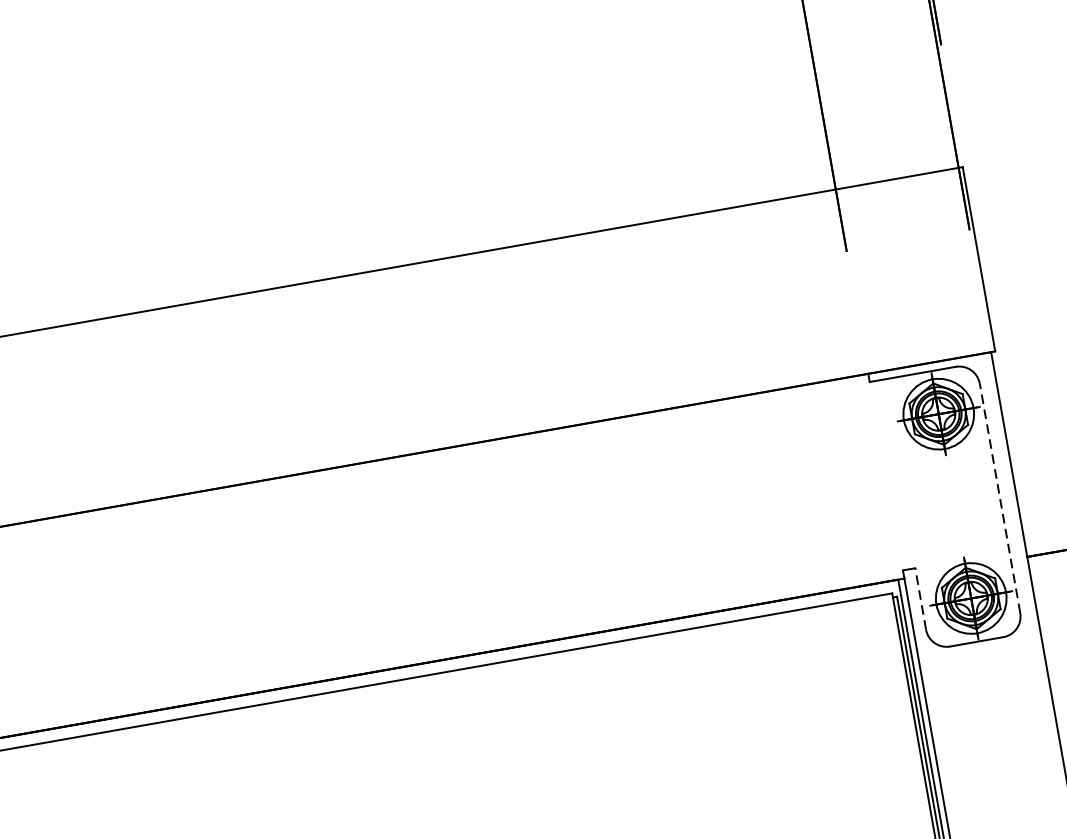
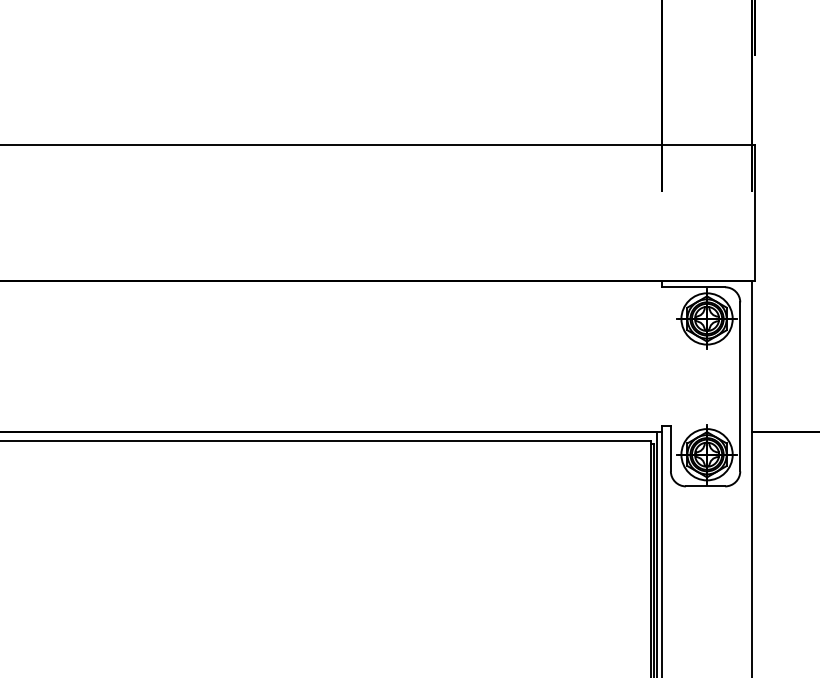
line: (1000, 497) -> (740, 386), dashed -> solid
line: (920, 598) -> (670, 448), dashed -> solid

